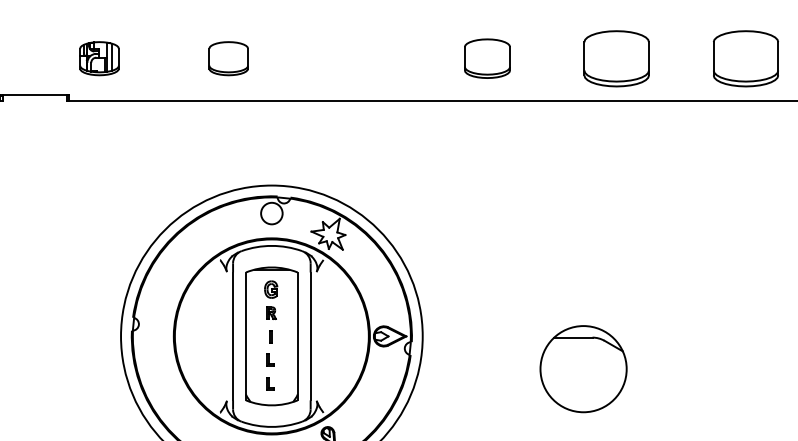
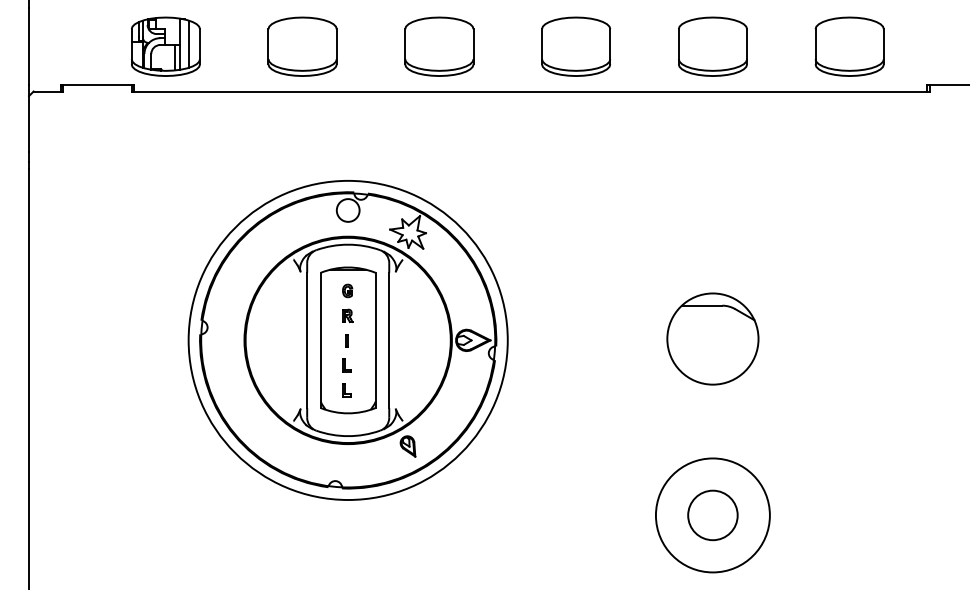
part: (99, 58) -> (165, 46), size x1.67
part: (228, 58) -> (302, 46), size x1.67
part: (358, 58) -> (439, 46), added
part: (487, 58) -> (576, 46), size x1.43
part: (271, 289) -> (347, 290), size x0.71
part: (583, 368) -> (712, 338), moved

